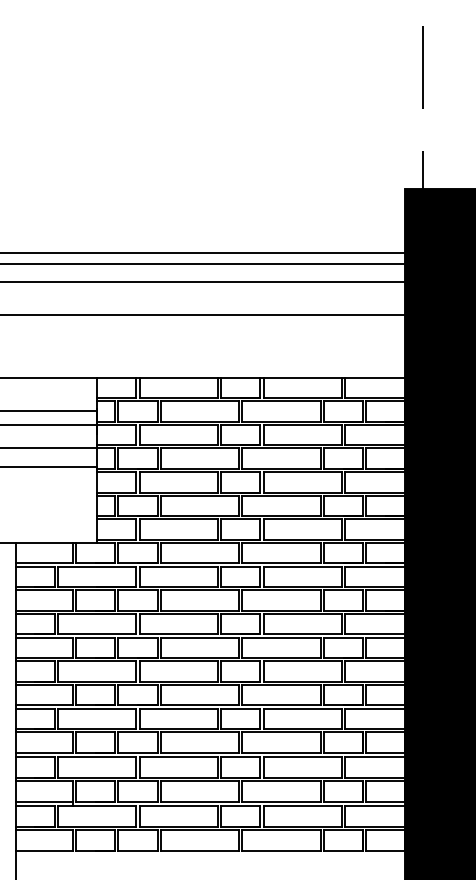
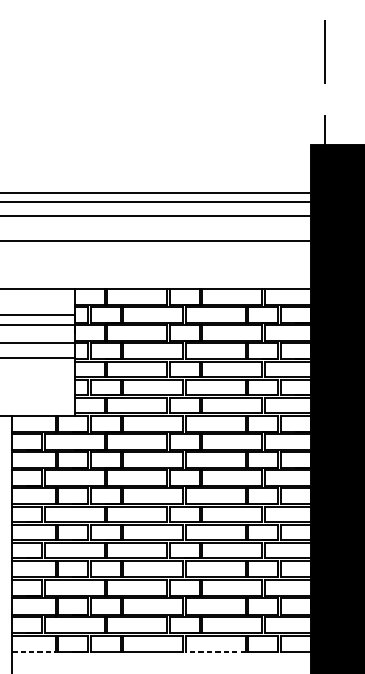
line: (44, 851) -> (34, 652), solid -> dashed
line: (281, 851) -> (215, 652), solid -> dashed

